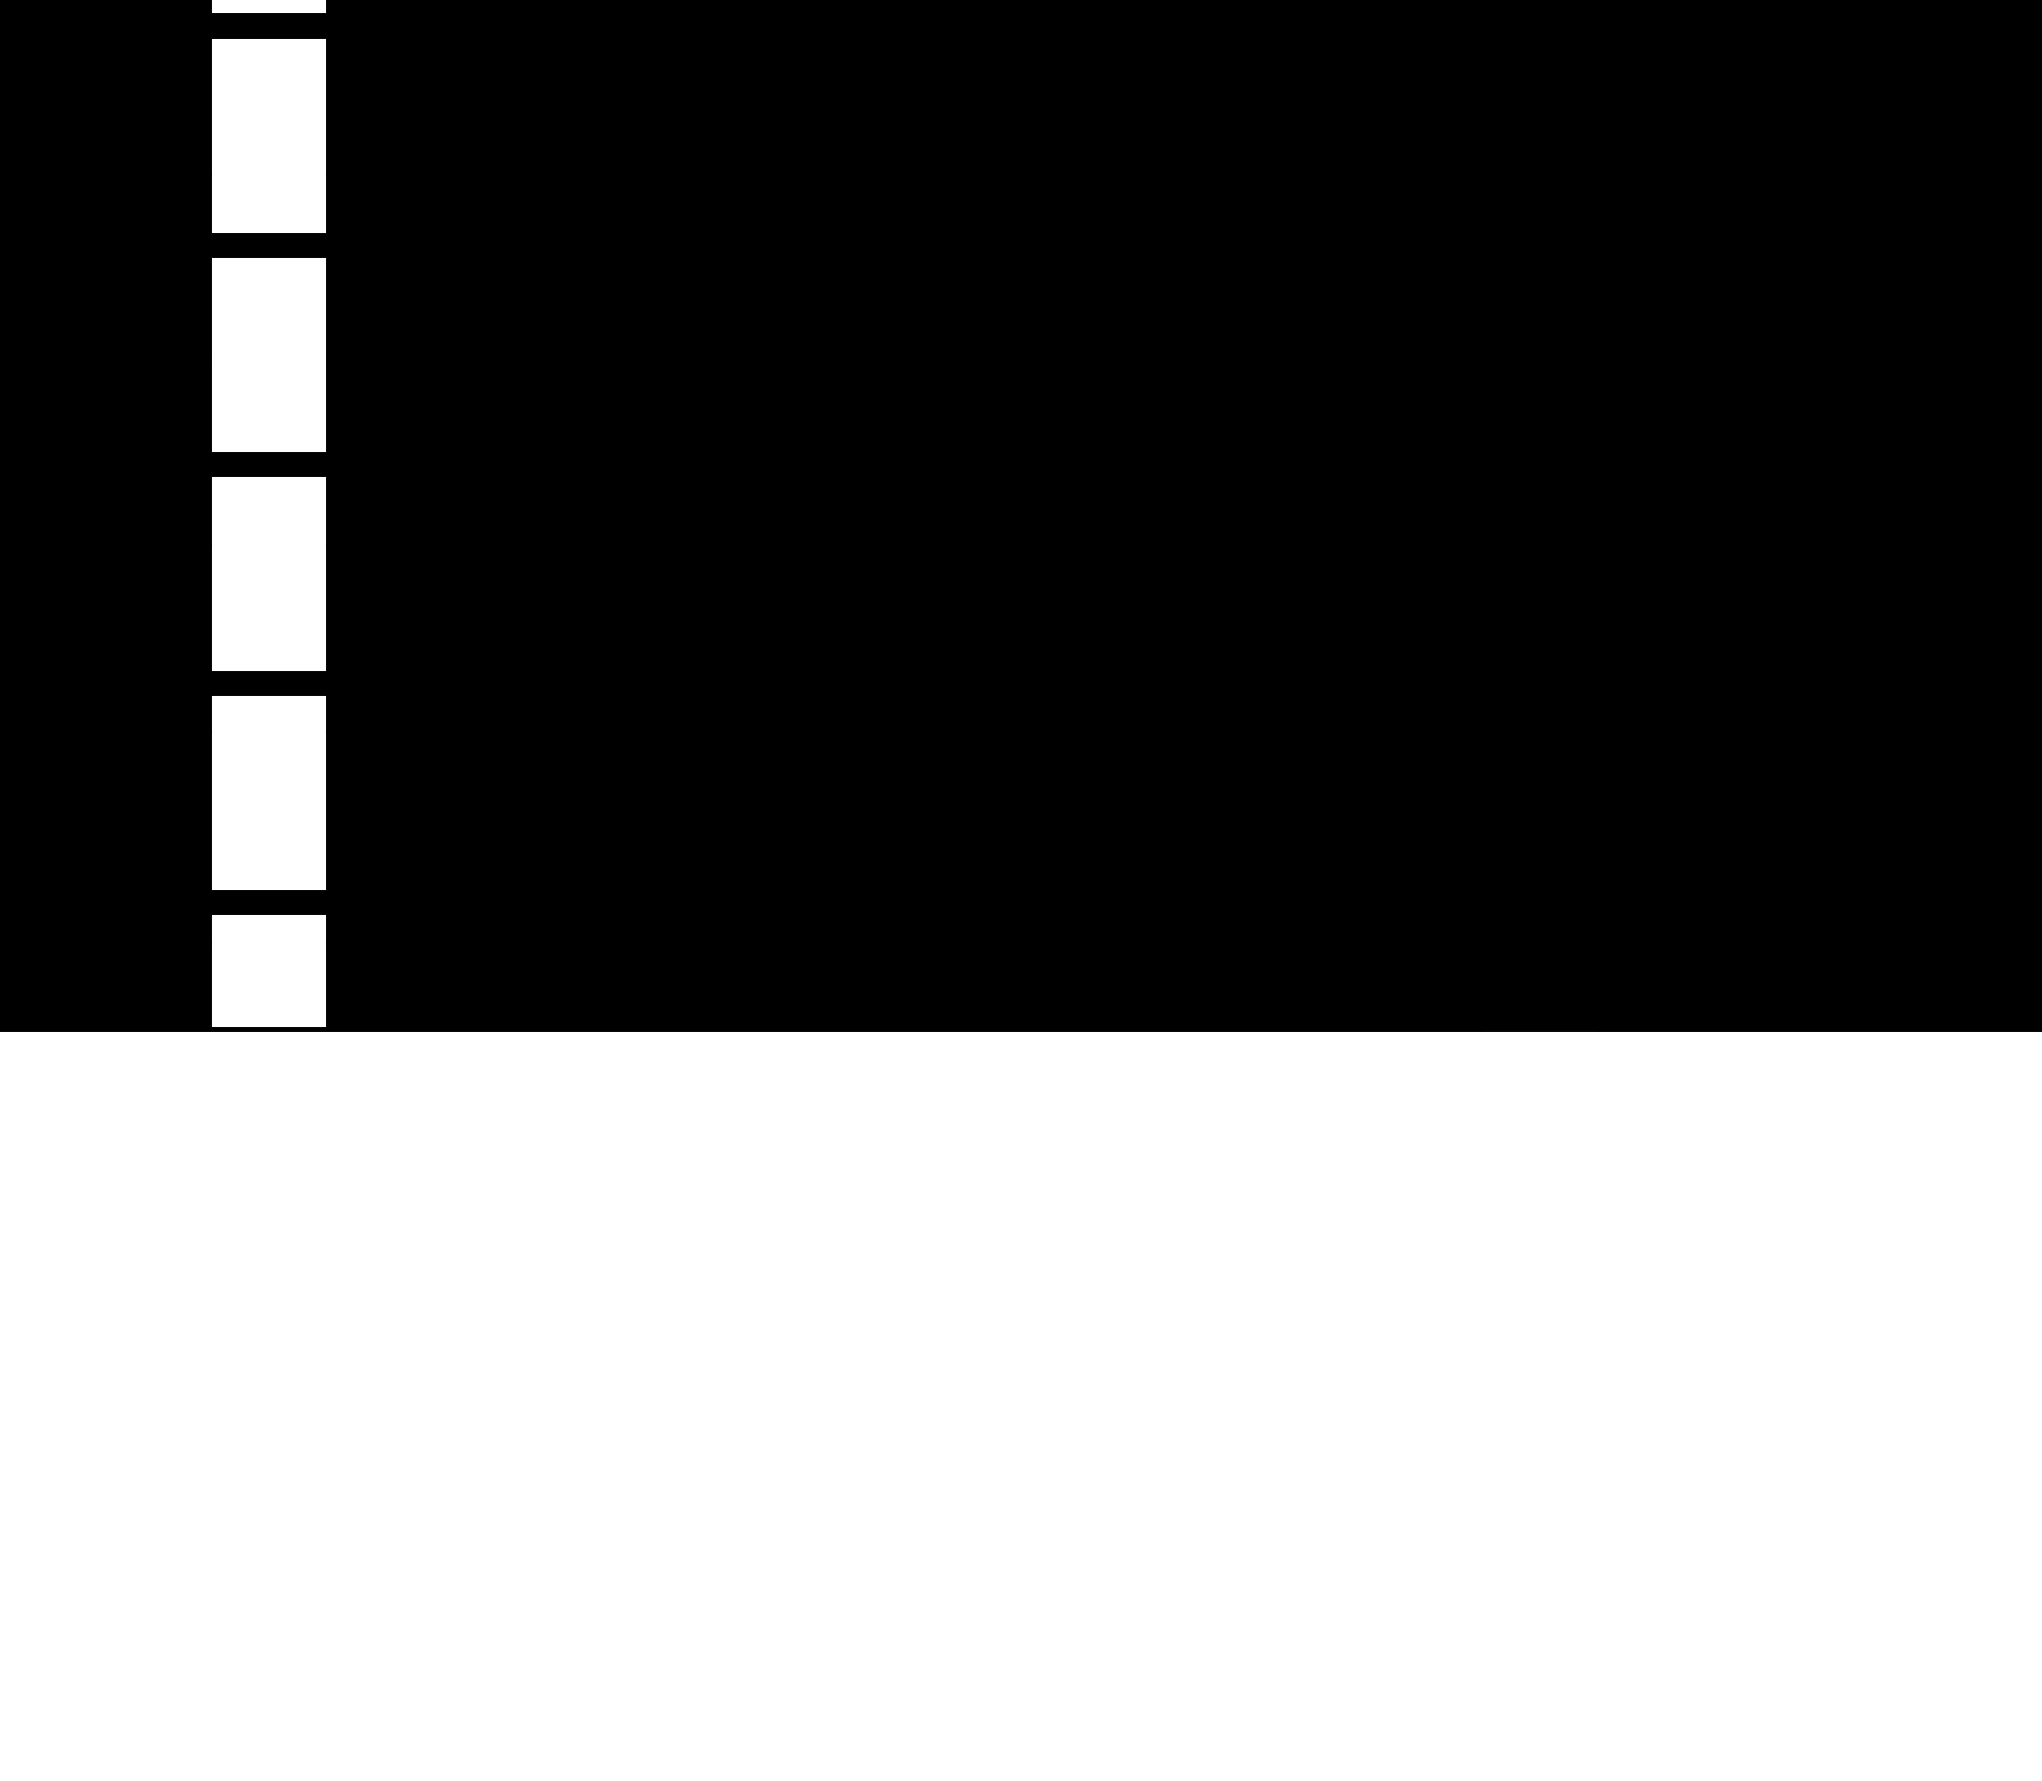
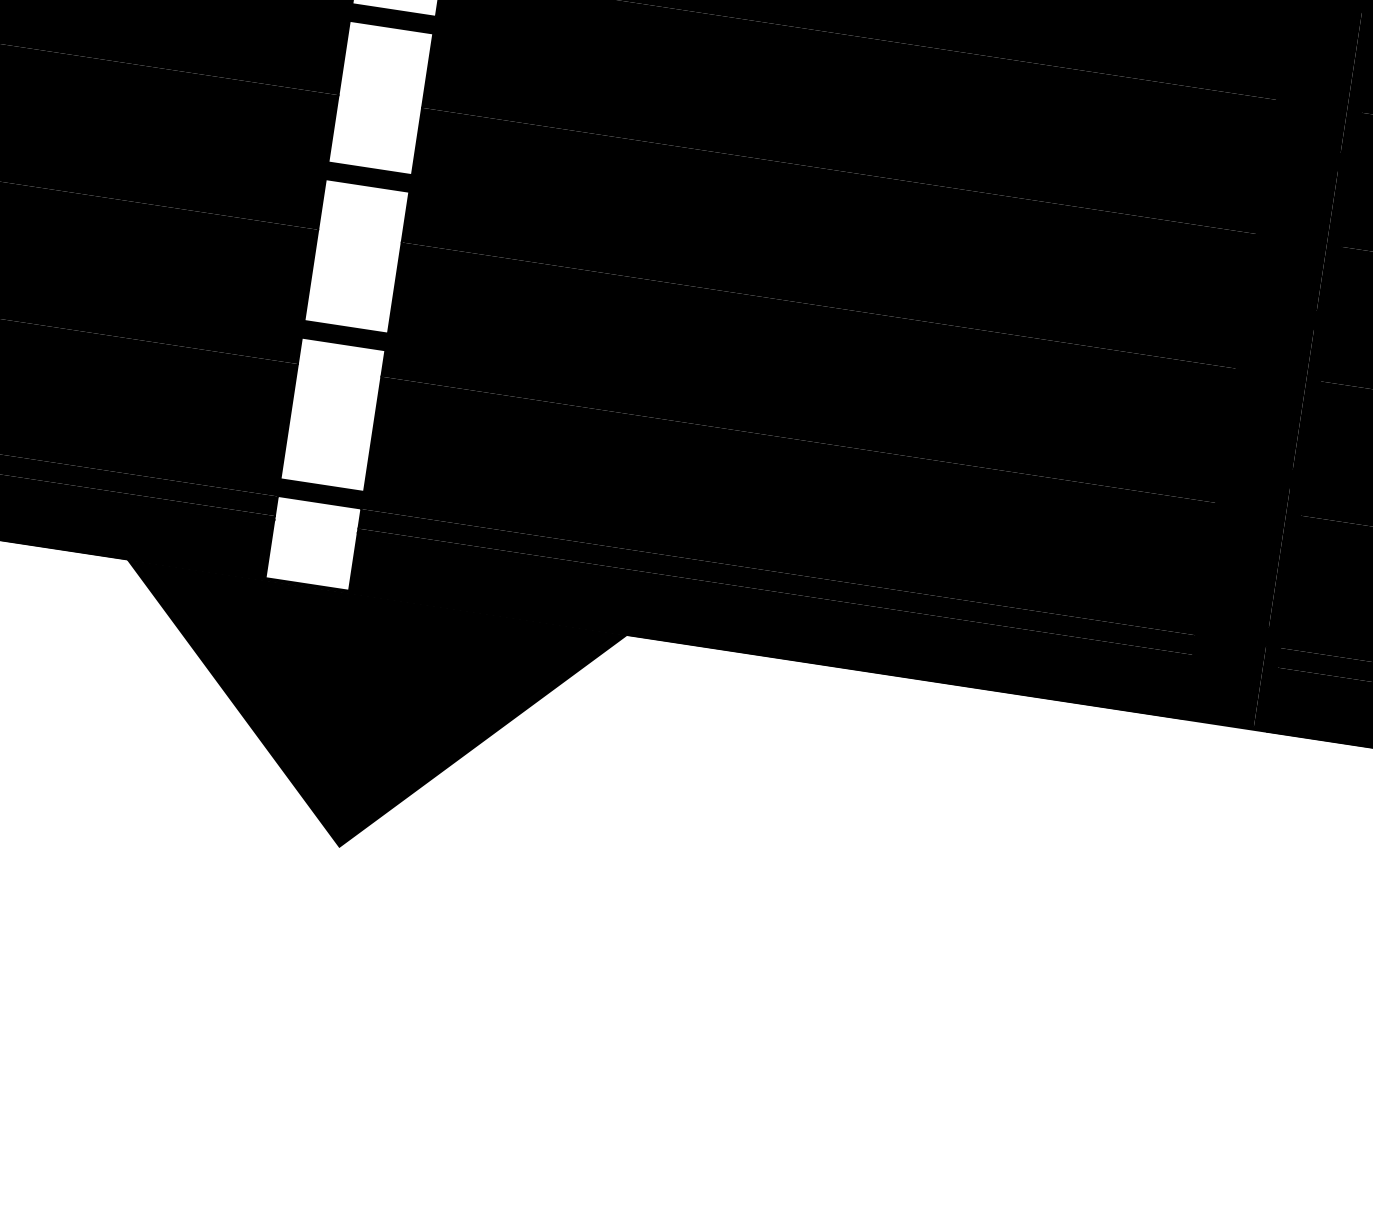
fill: (365, 1204) -> (357, 722), added

